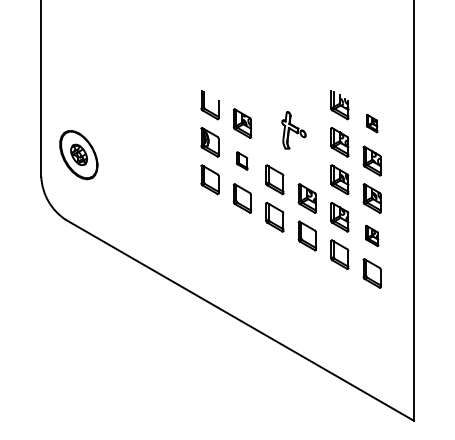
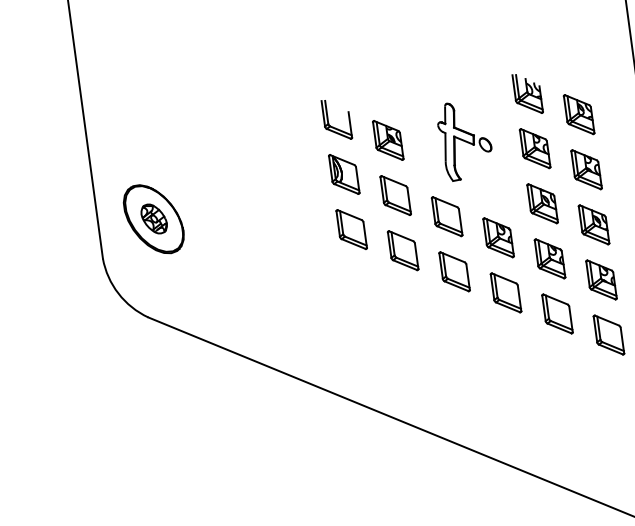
part: (371, 123) -> (578, 114), size x1.67
part: (293, 130) -> (464, 140), size x1.43
part: (241, 160) -> (394, 194), size x1.67
part: (371, 235) -> (600, 279), size x1.43

